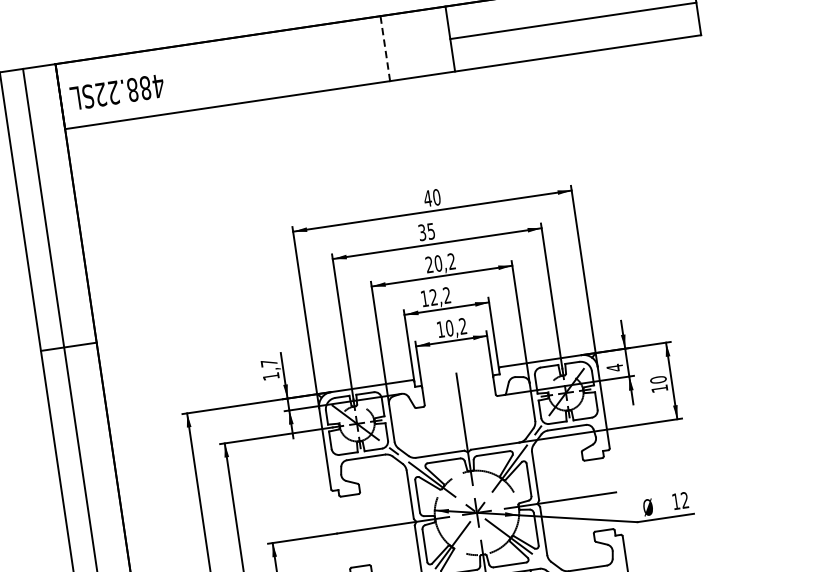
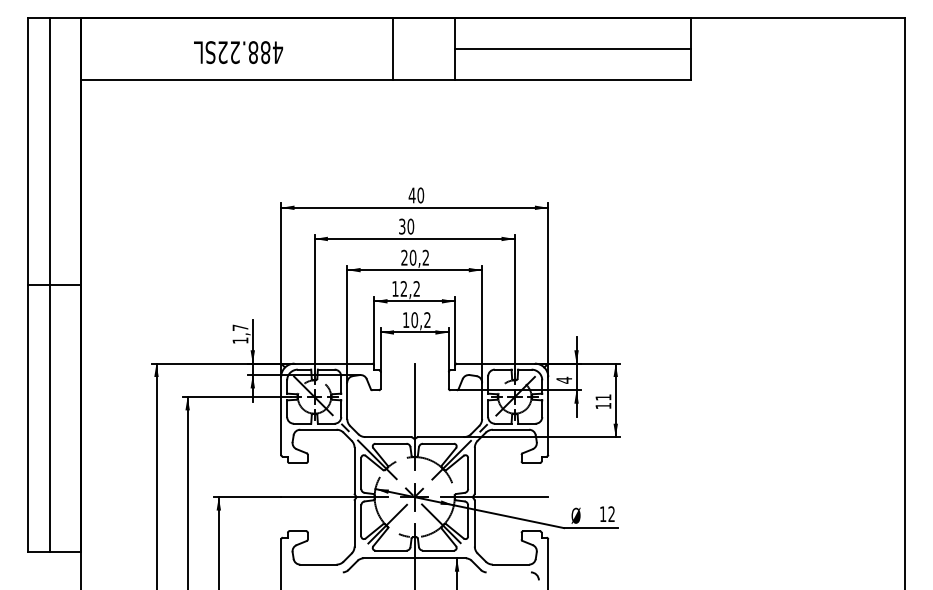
line: (385, 48) -> (393, 48), dashed -> solid
text: (117, 92) -> (238, 52), moved
text: (430, 231) -> (410, 226), 35 -> 30
text: (658, 379) -> (603, 397), 10 -> 11

